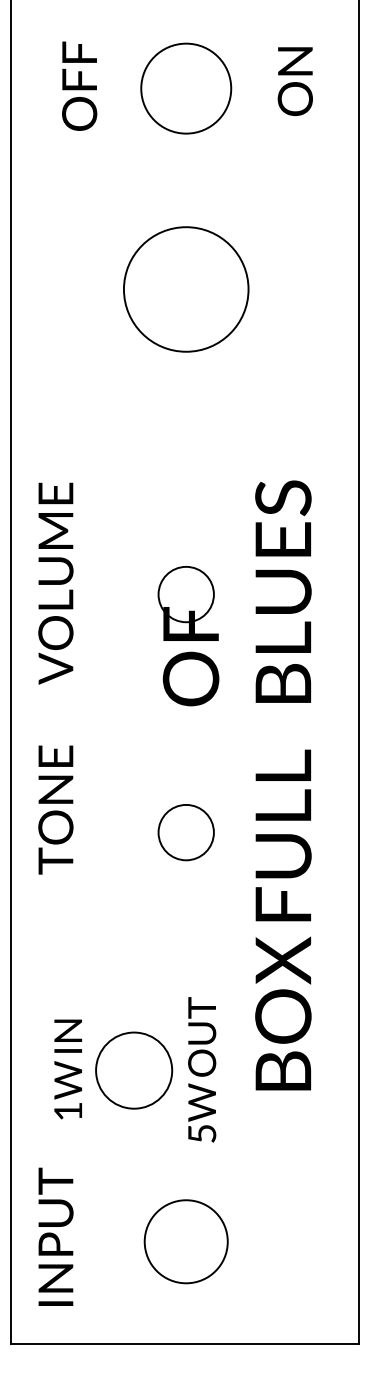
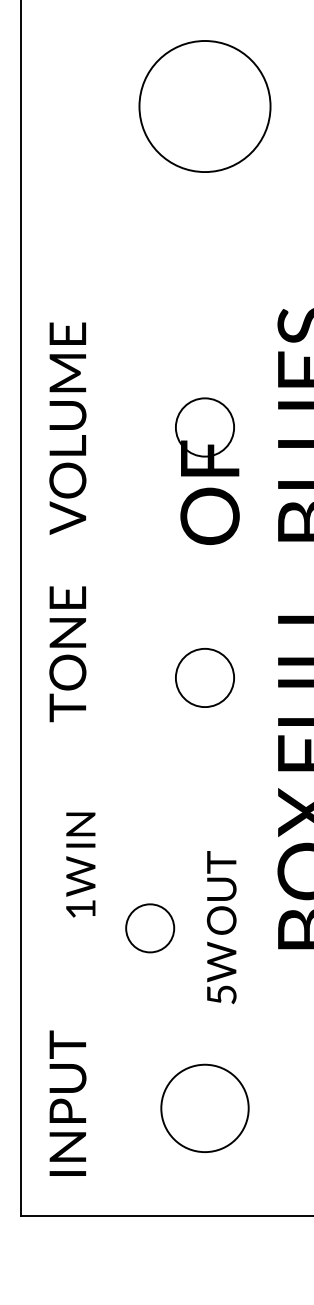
text: (55, 583) -> (67, 428), moved
text: (67, 1069) -> (80, 865), moved
circle: (134, 1070) -> (150, 928), size x0.6

